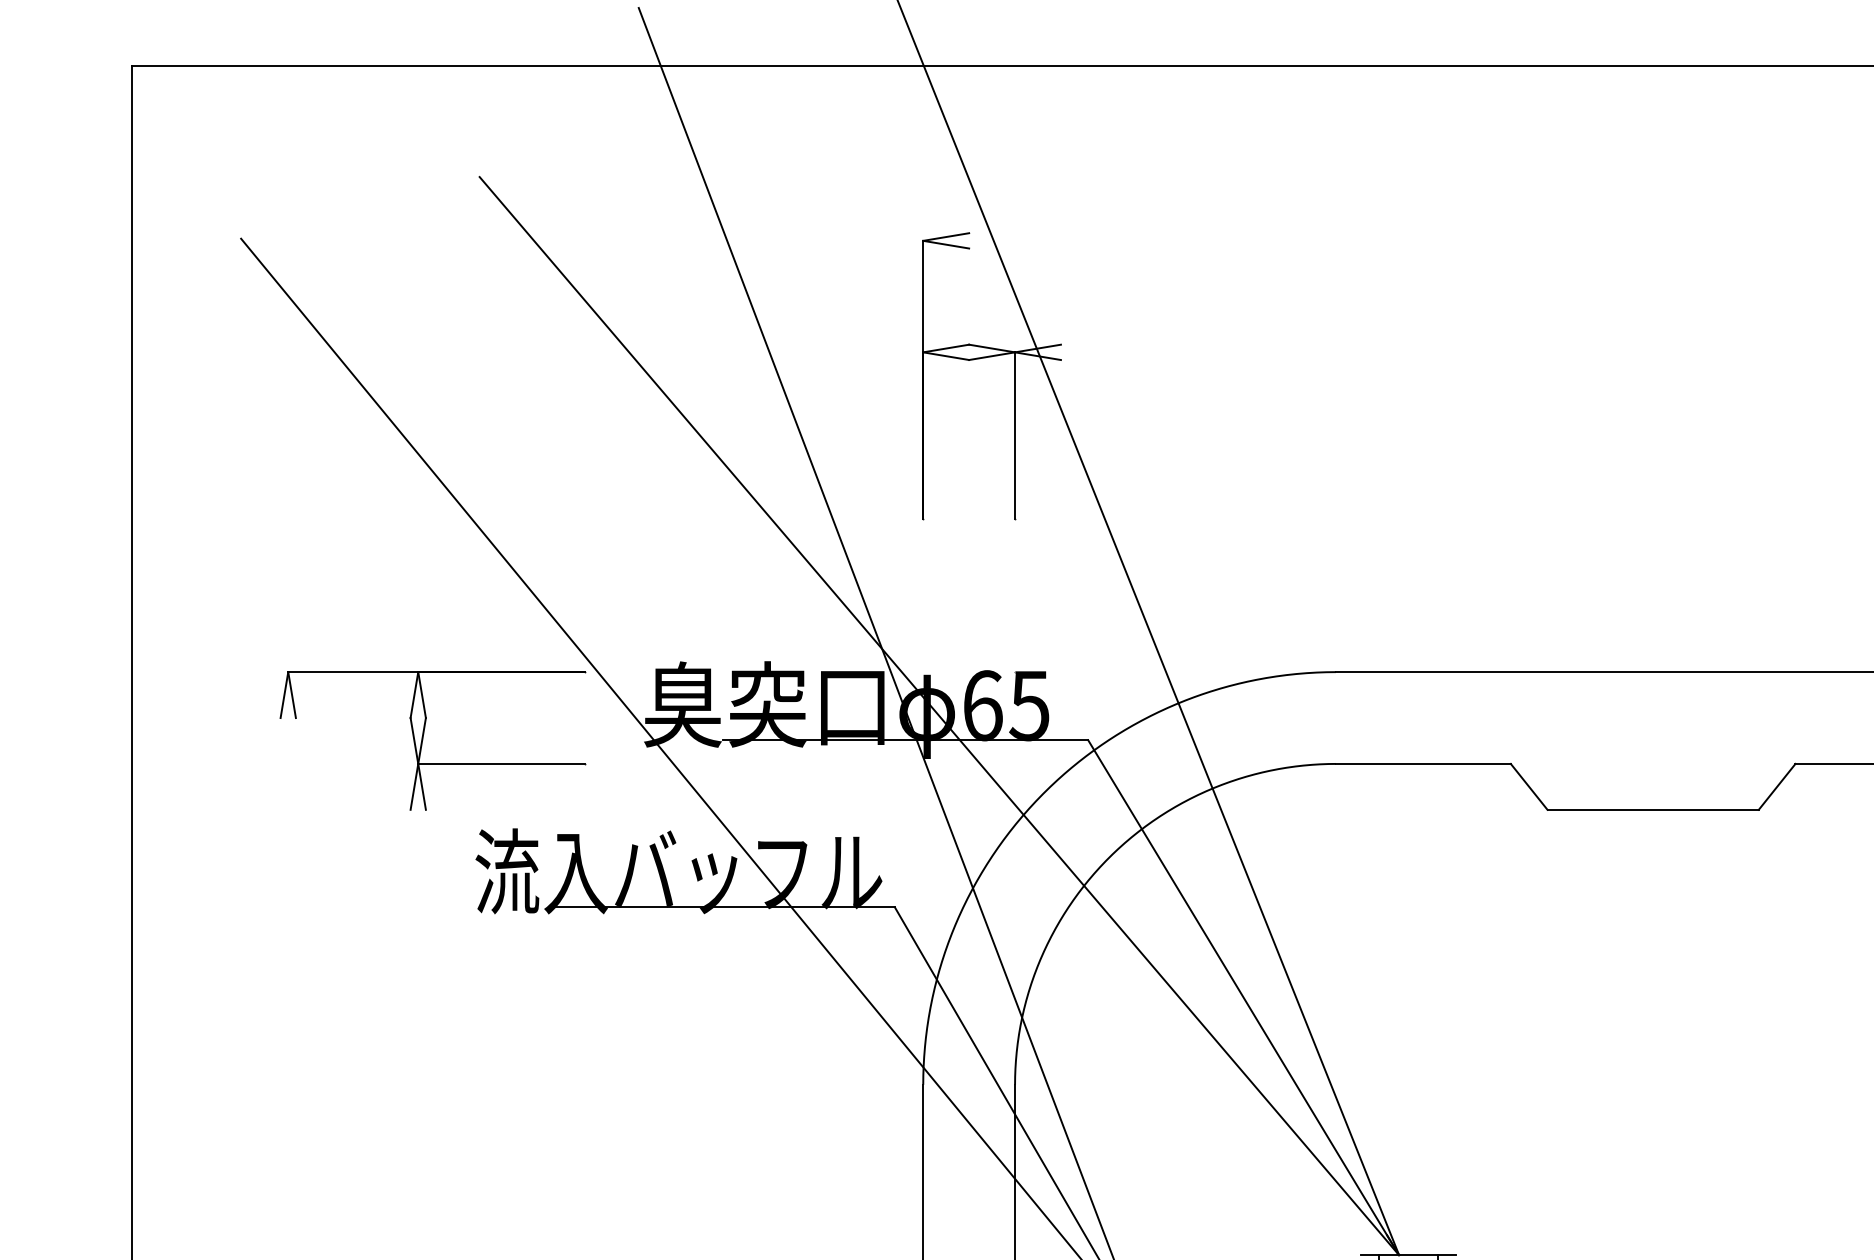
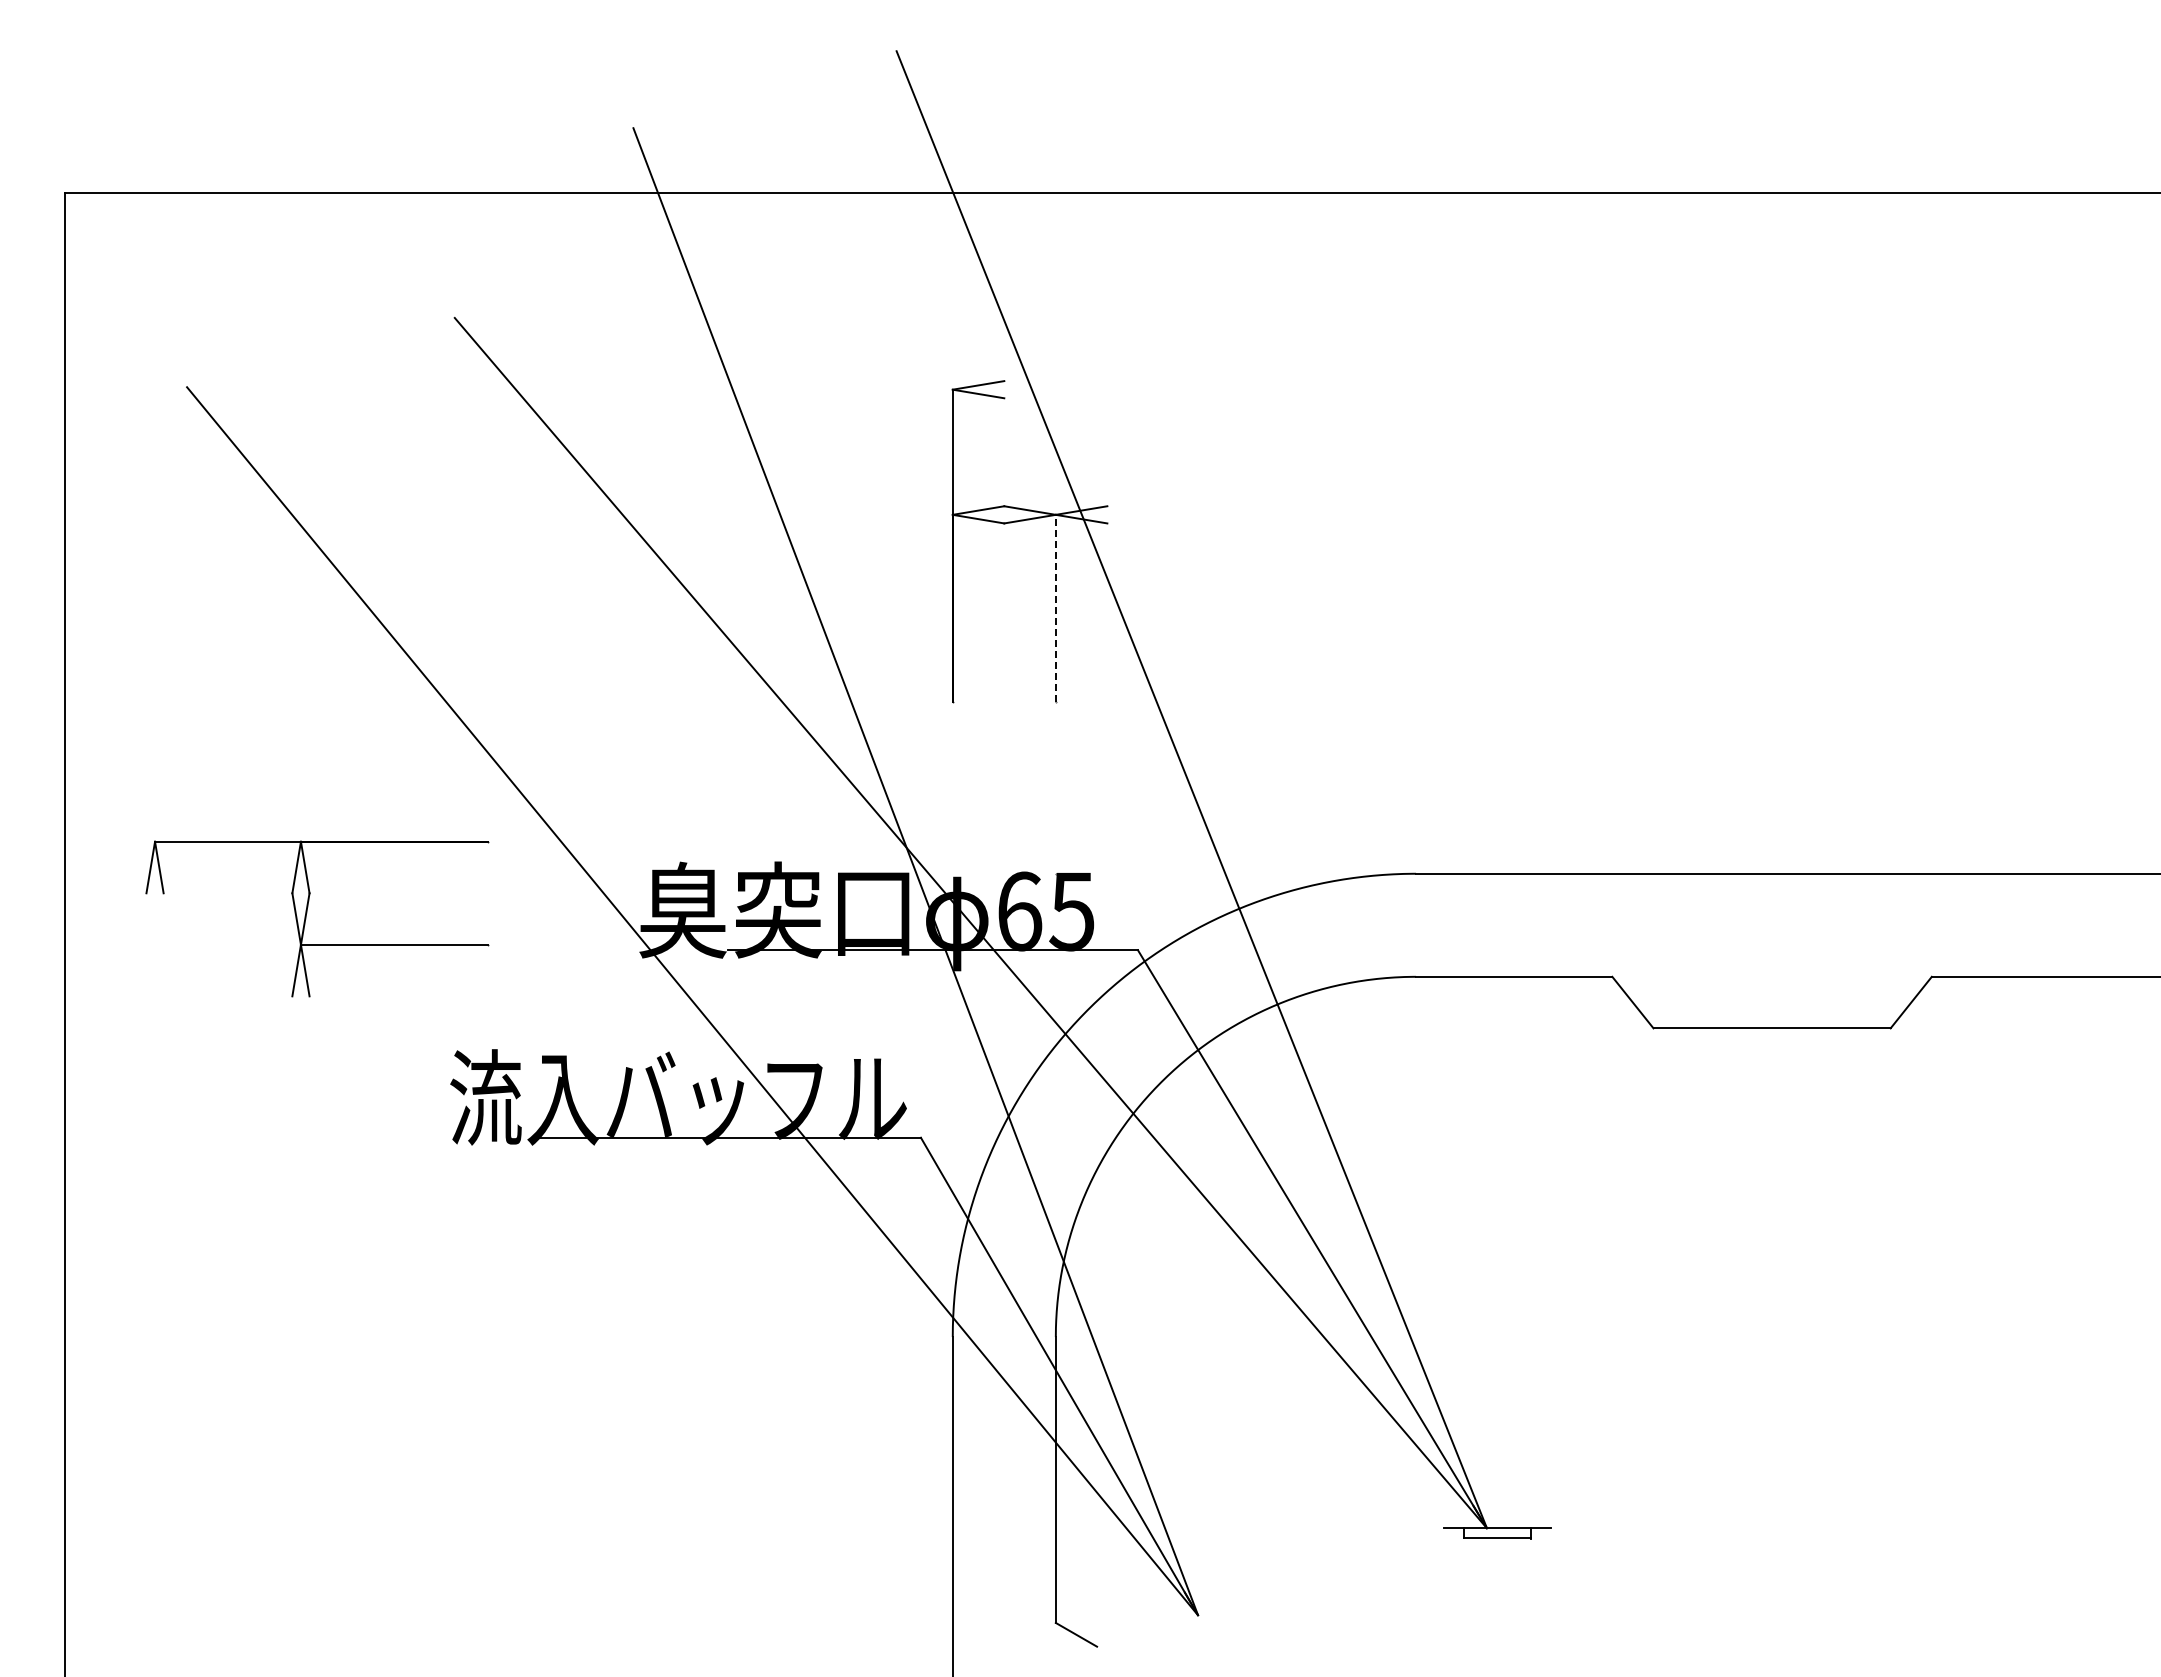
line: (1014, 435) -> (1055, 608), solid -> dashed
part: (423, 740) -> (306, 918), moved

